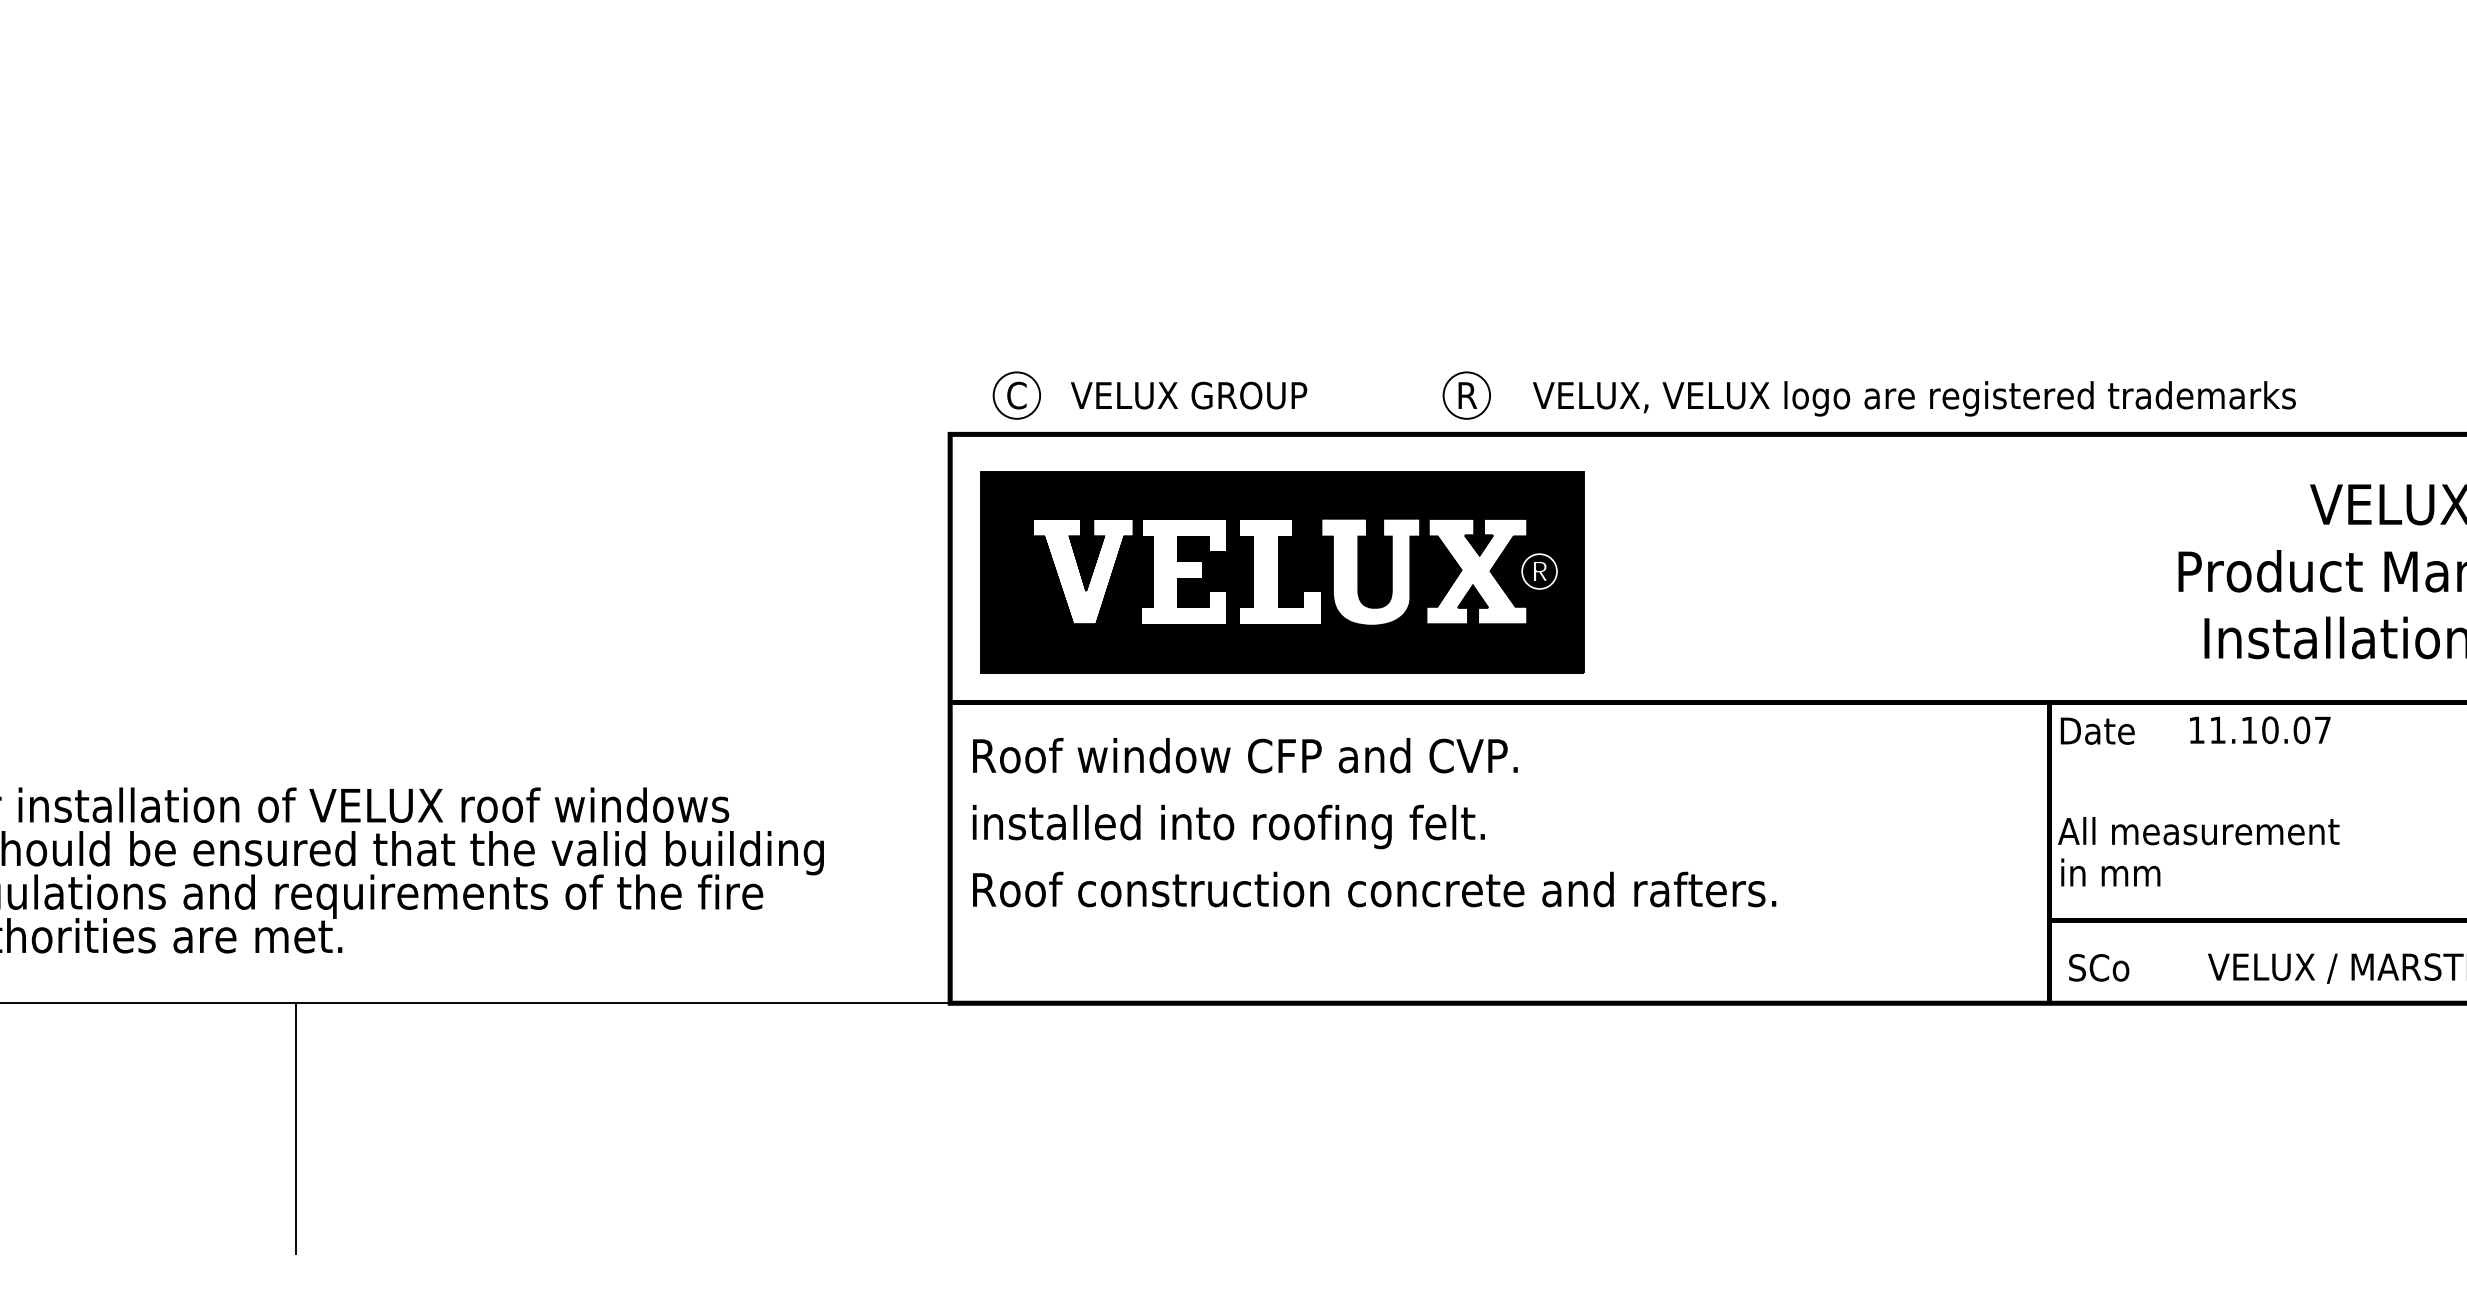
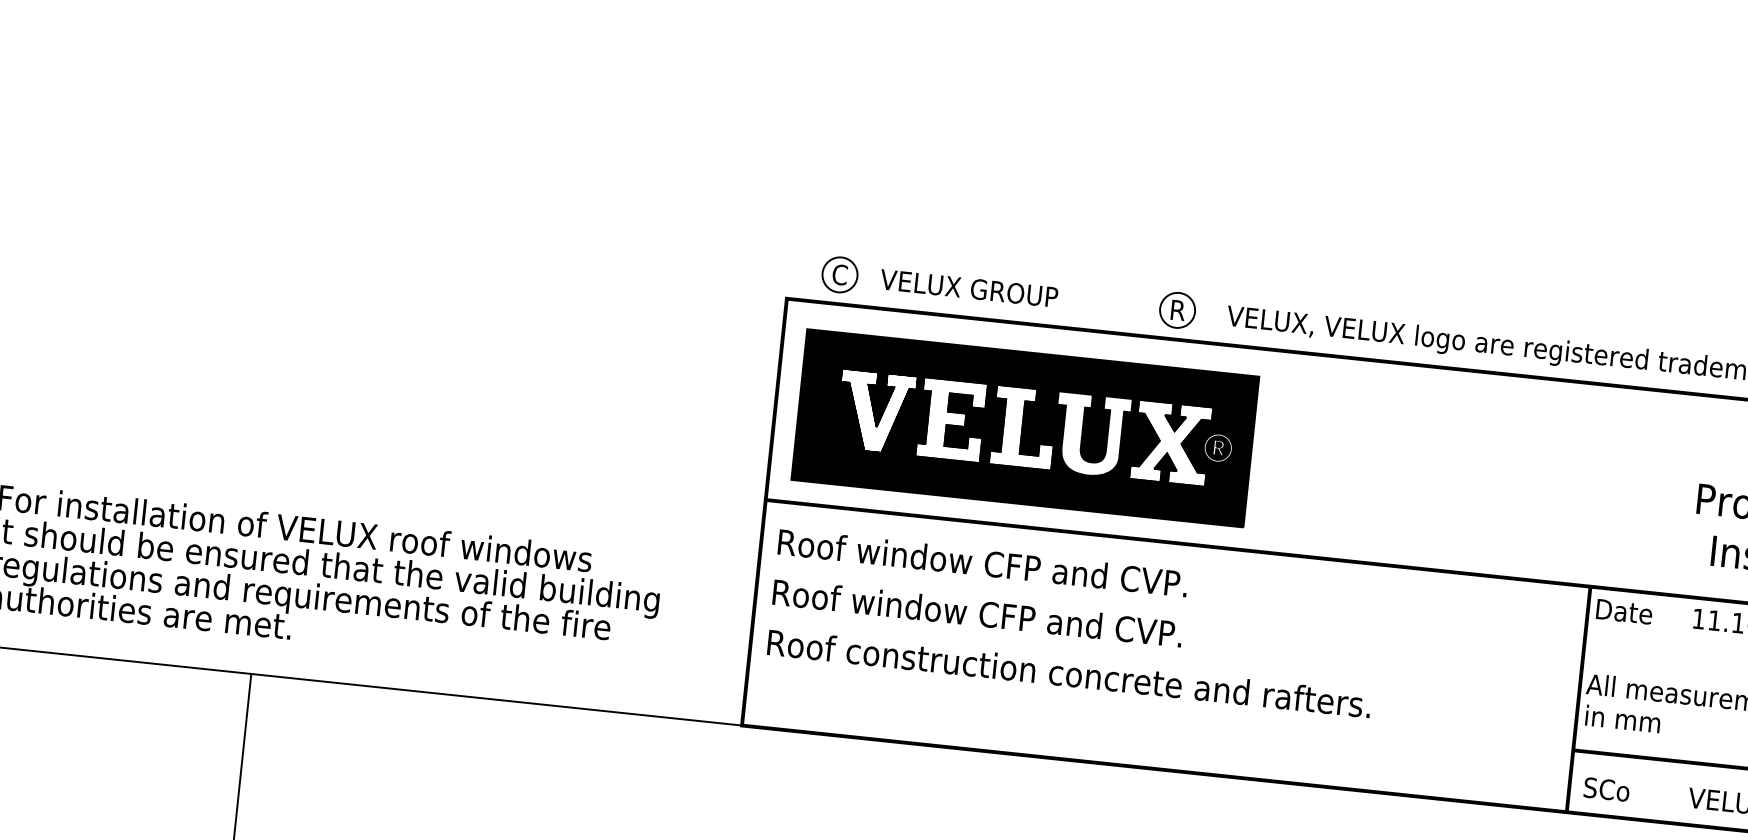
text: (1244, 826) -> (976, 616), installed into roofing felt. -> Roof window CFP and CVP.

